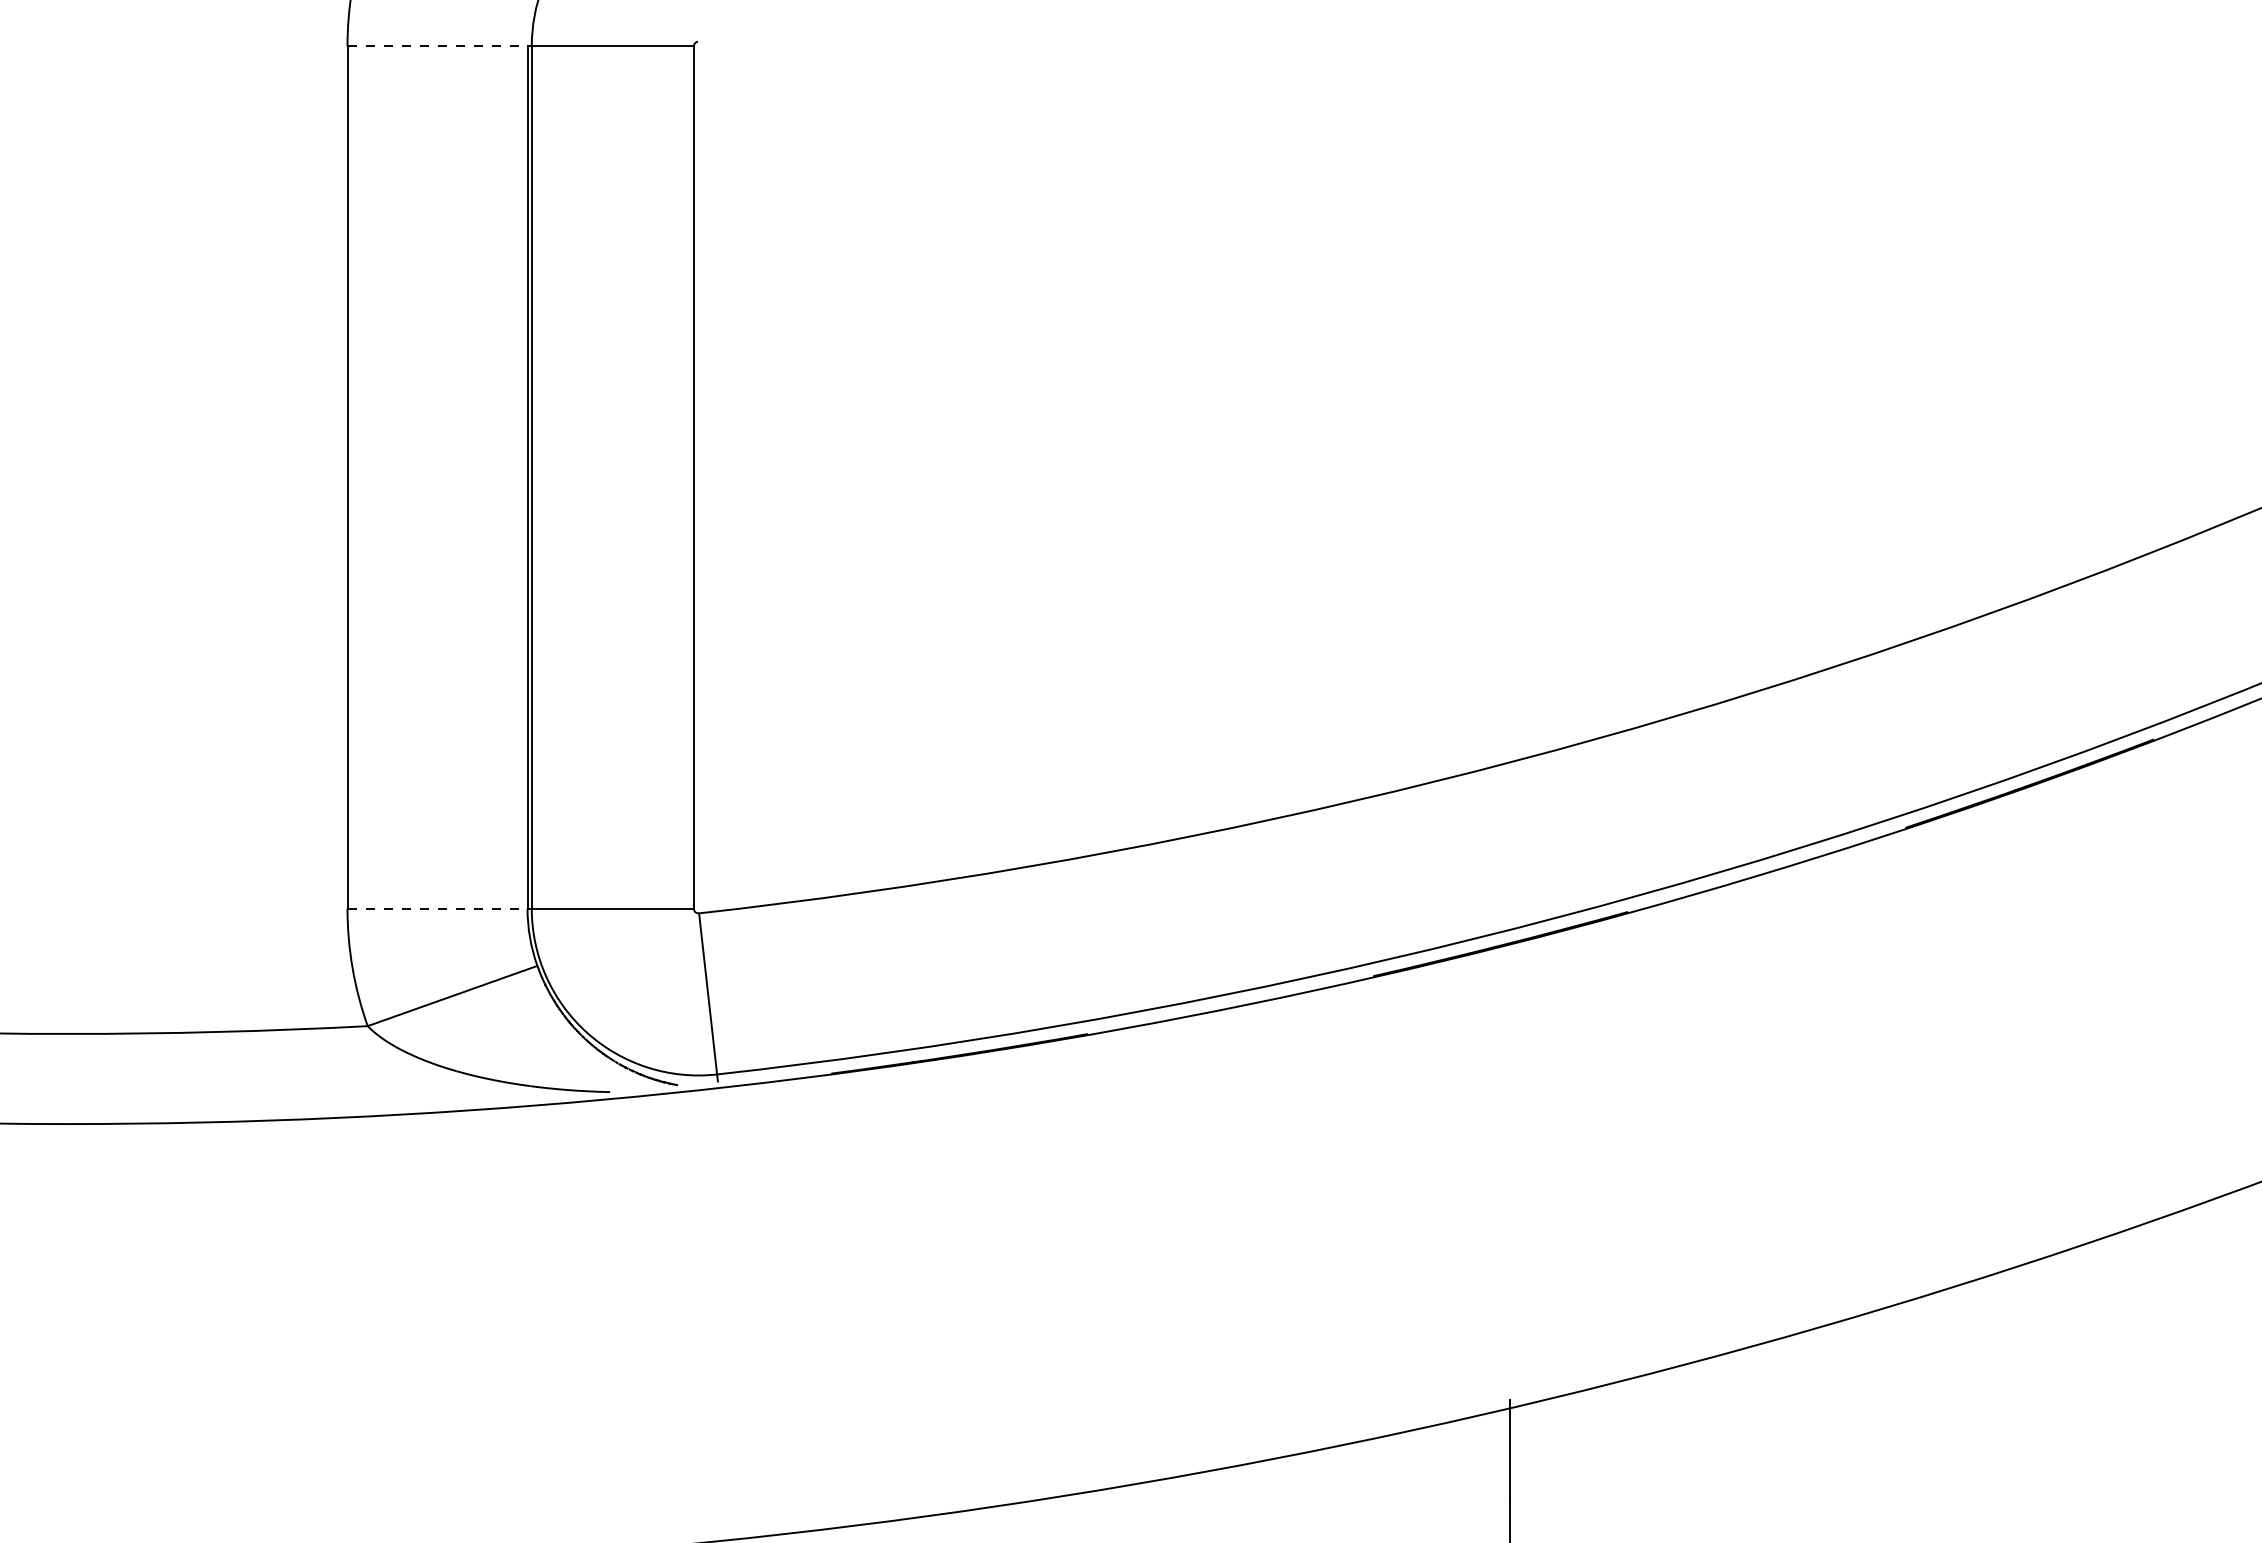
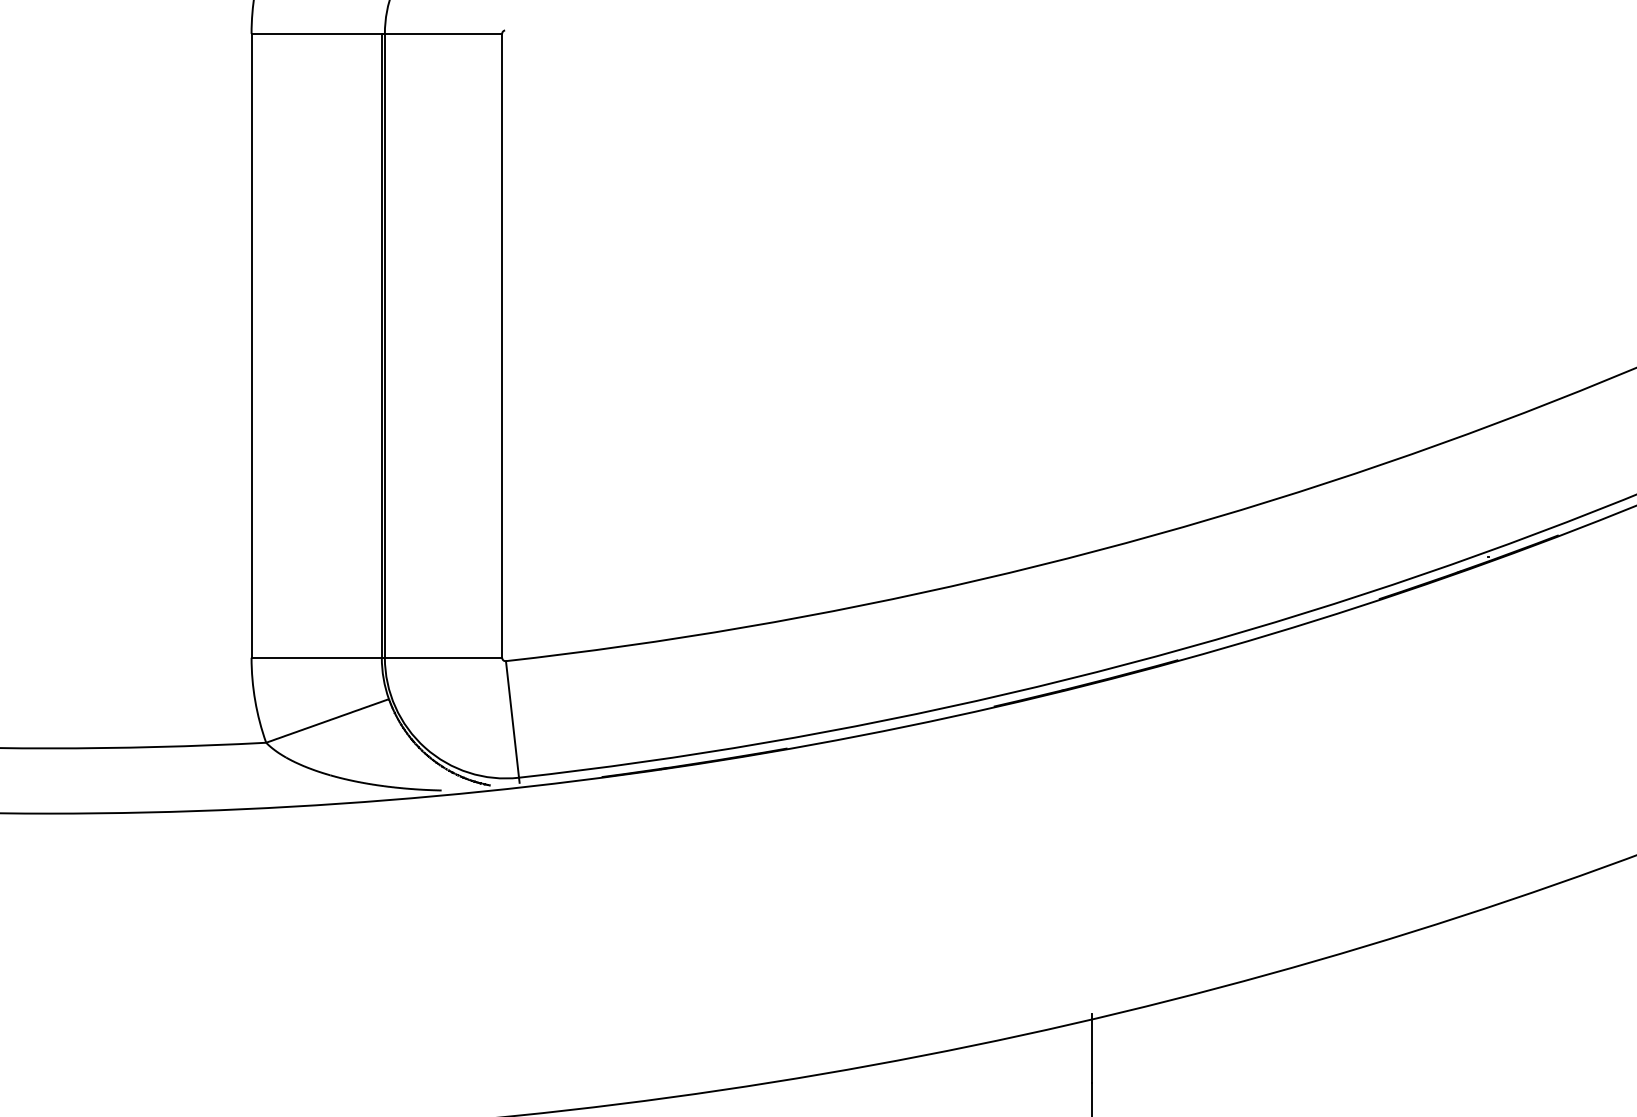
line: (438, 46) -> (317, 33), dashed -> solid
line: (438, 908) -> (317, 657), dashed -> solid

